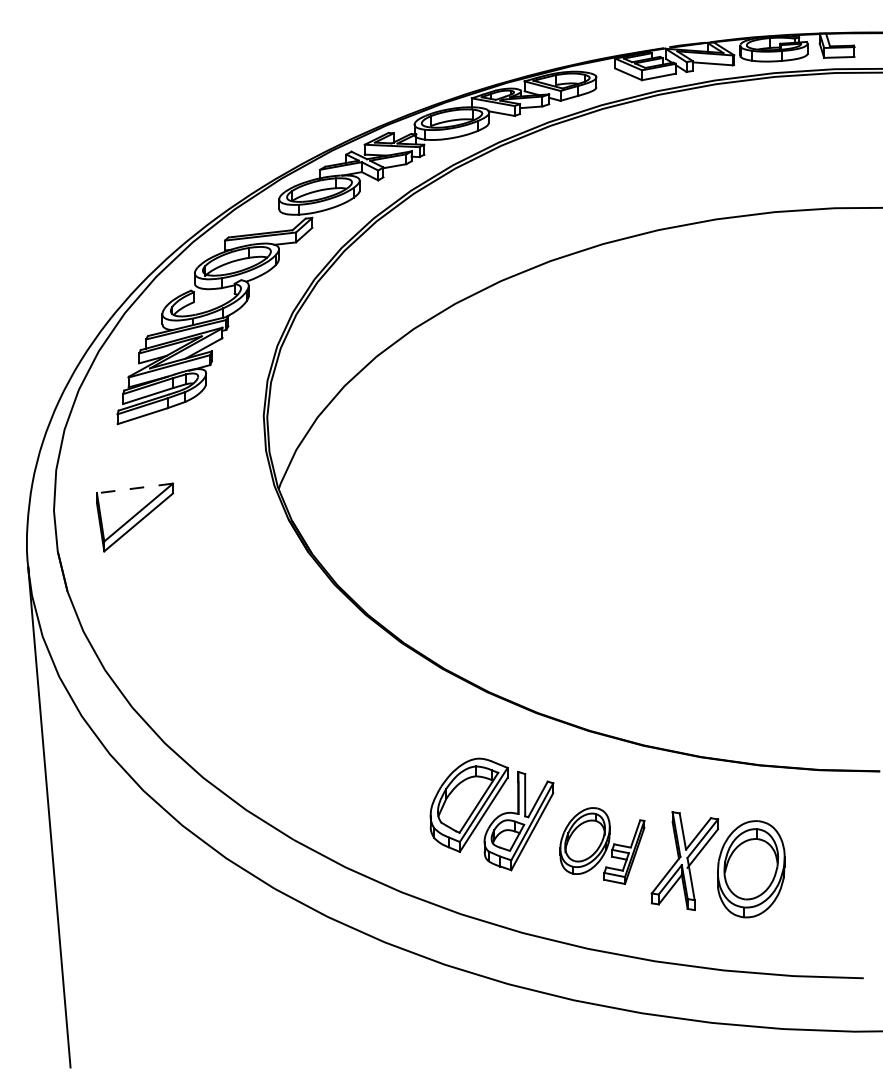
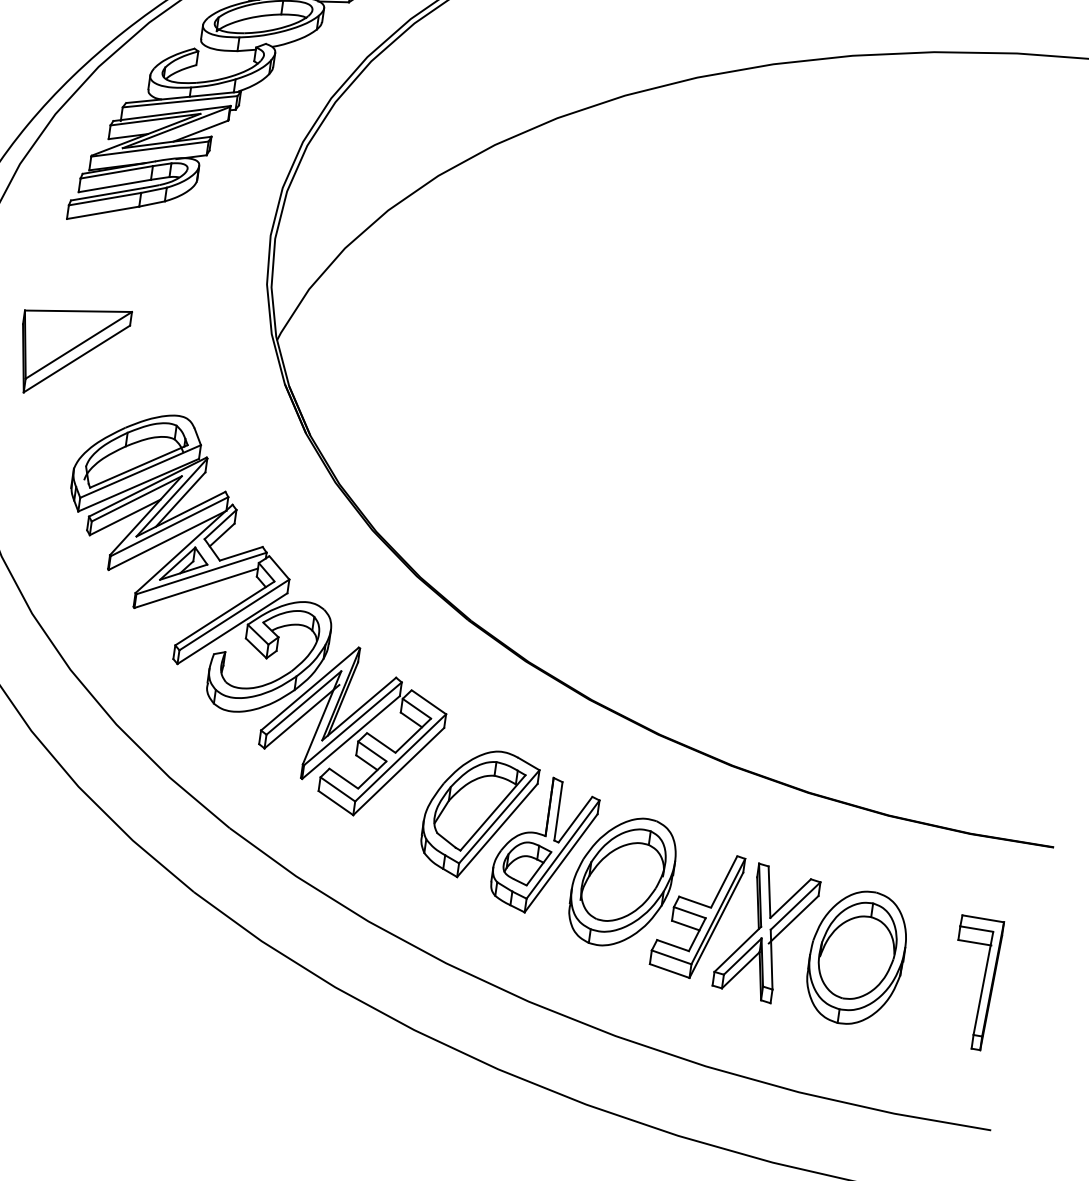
line: (134, 488) -> (77, 311), dashed -> solid
part: (291, 685) -> (256, 614), added
part: (602, 845) -> (655, 895), size x1.43
part: (836, 875) -> (973, 982), added

